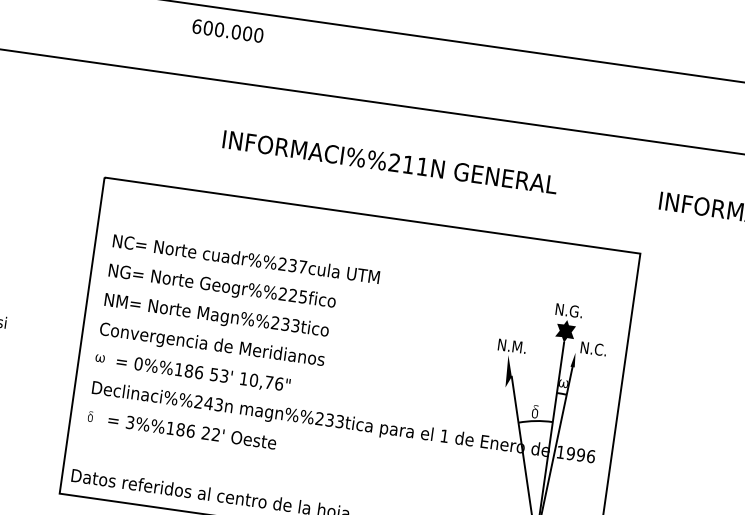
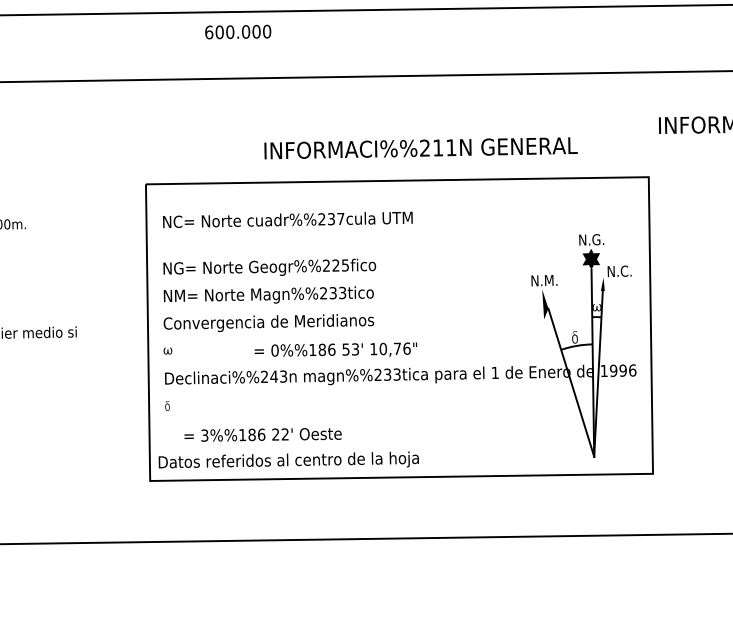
text: (389, 162) -> (420, 148), moved
text: (246, 258) -> (287, 219), moved
text: (203, 372) -> (335, 349), moved
text: (191, 431) -> (262, 434), moved

